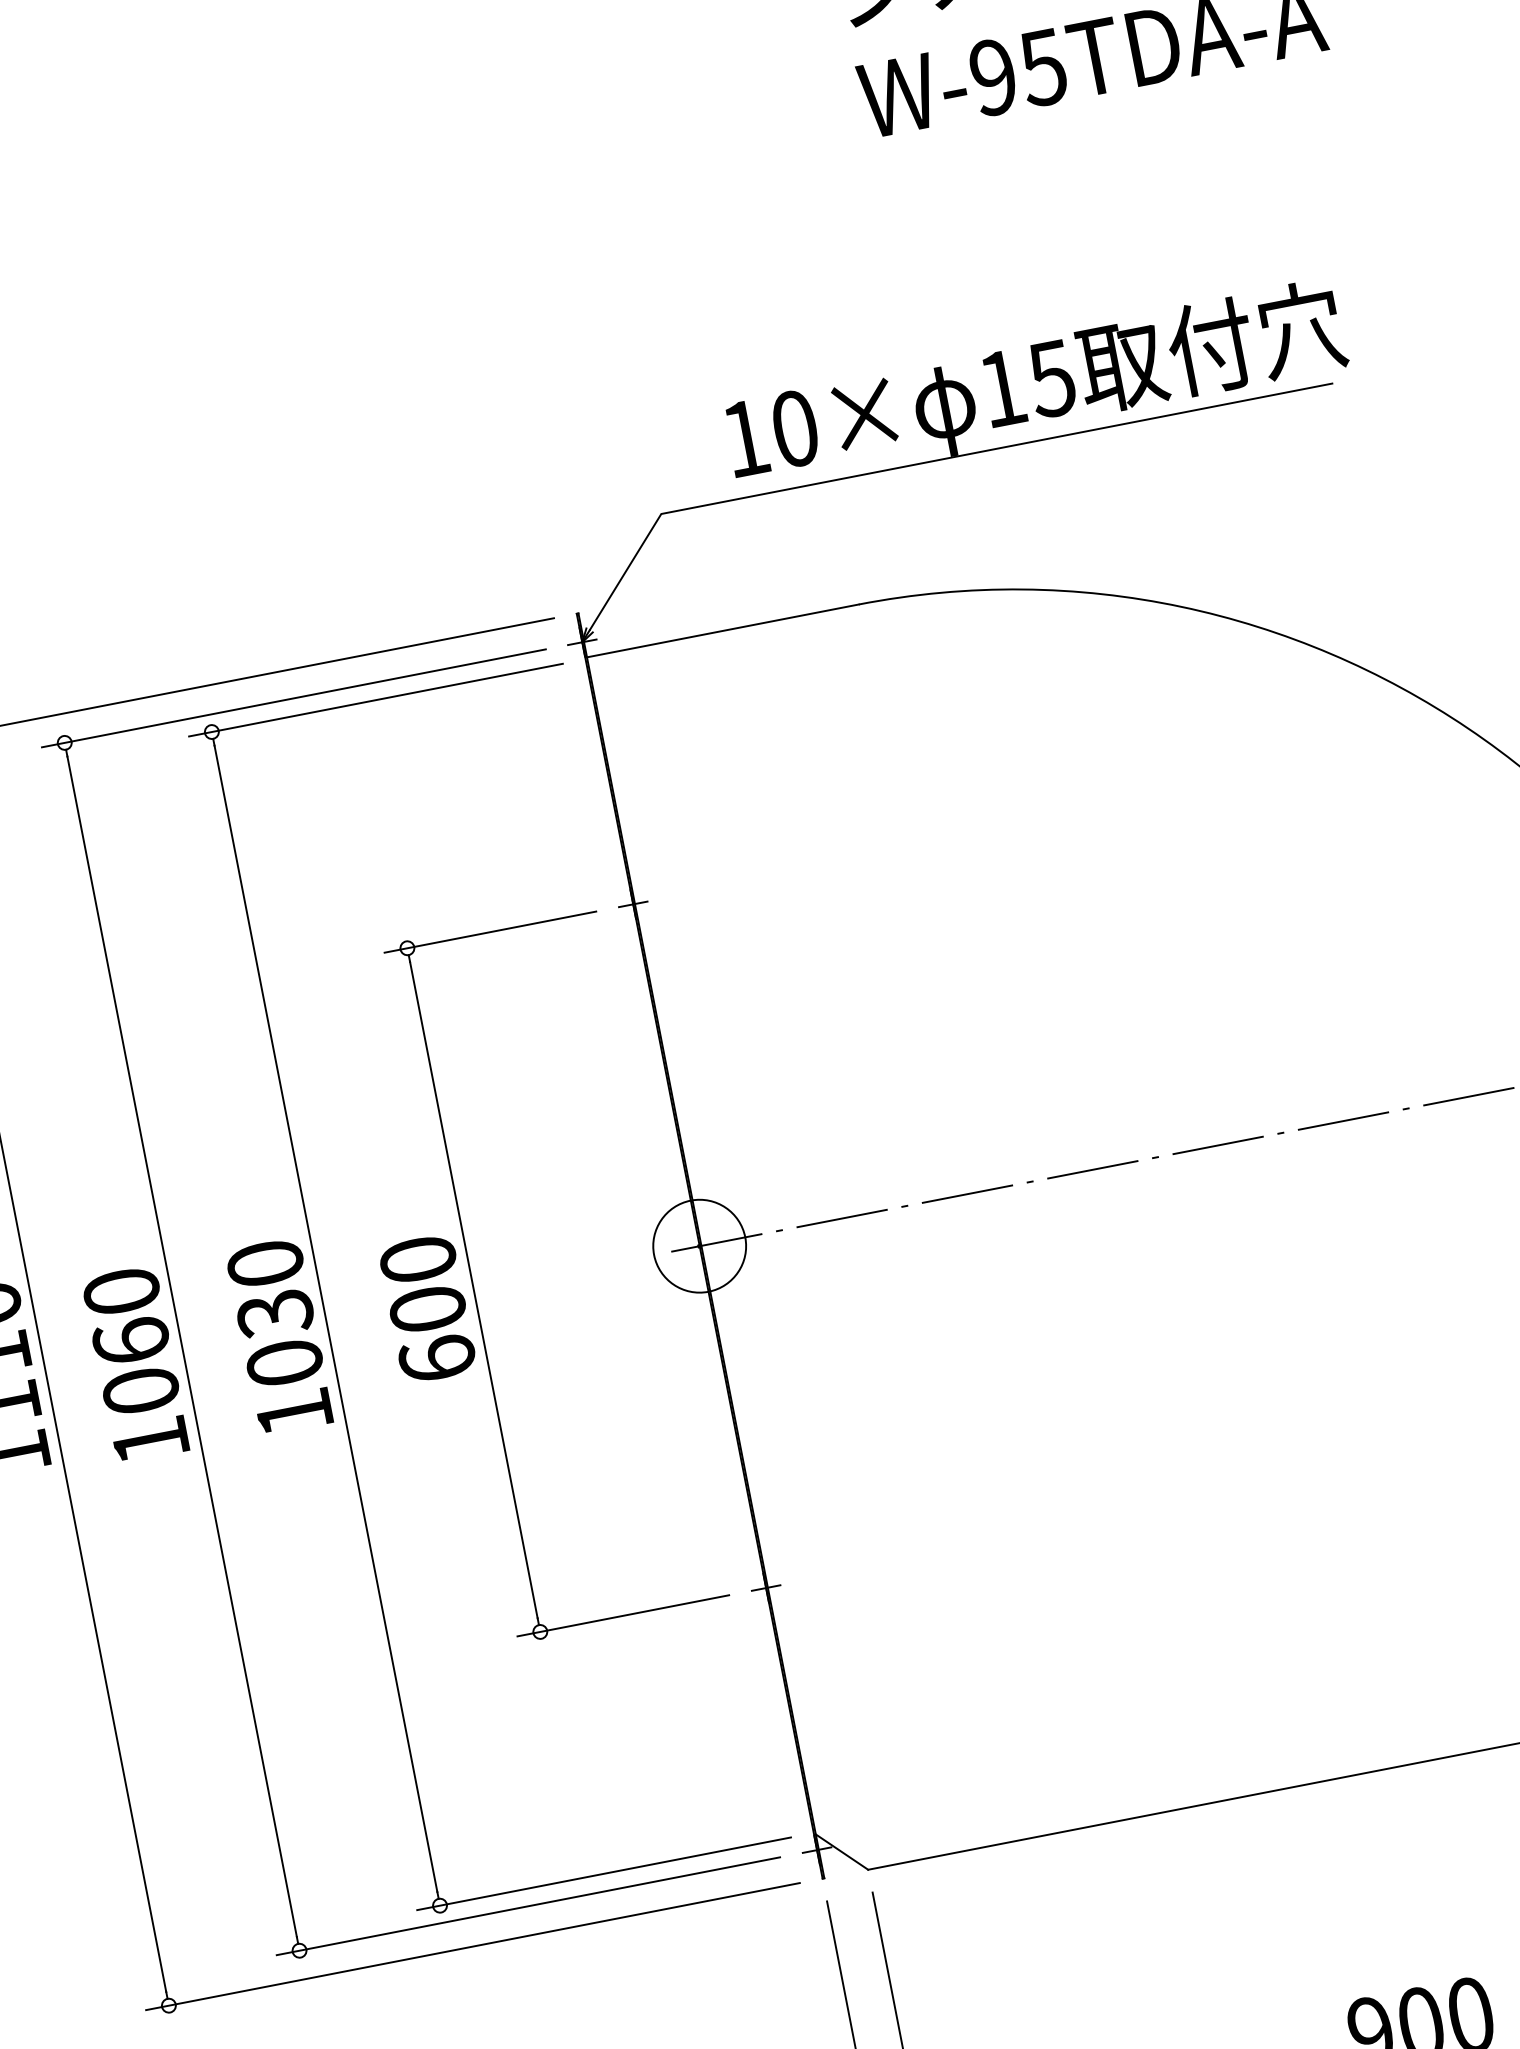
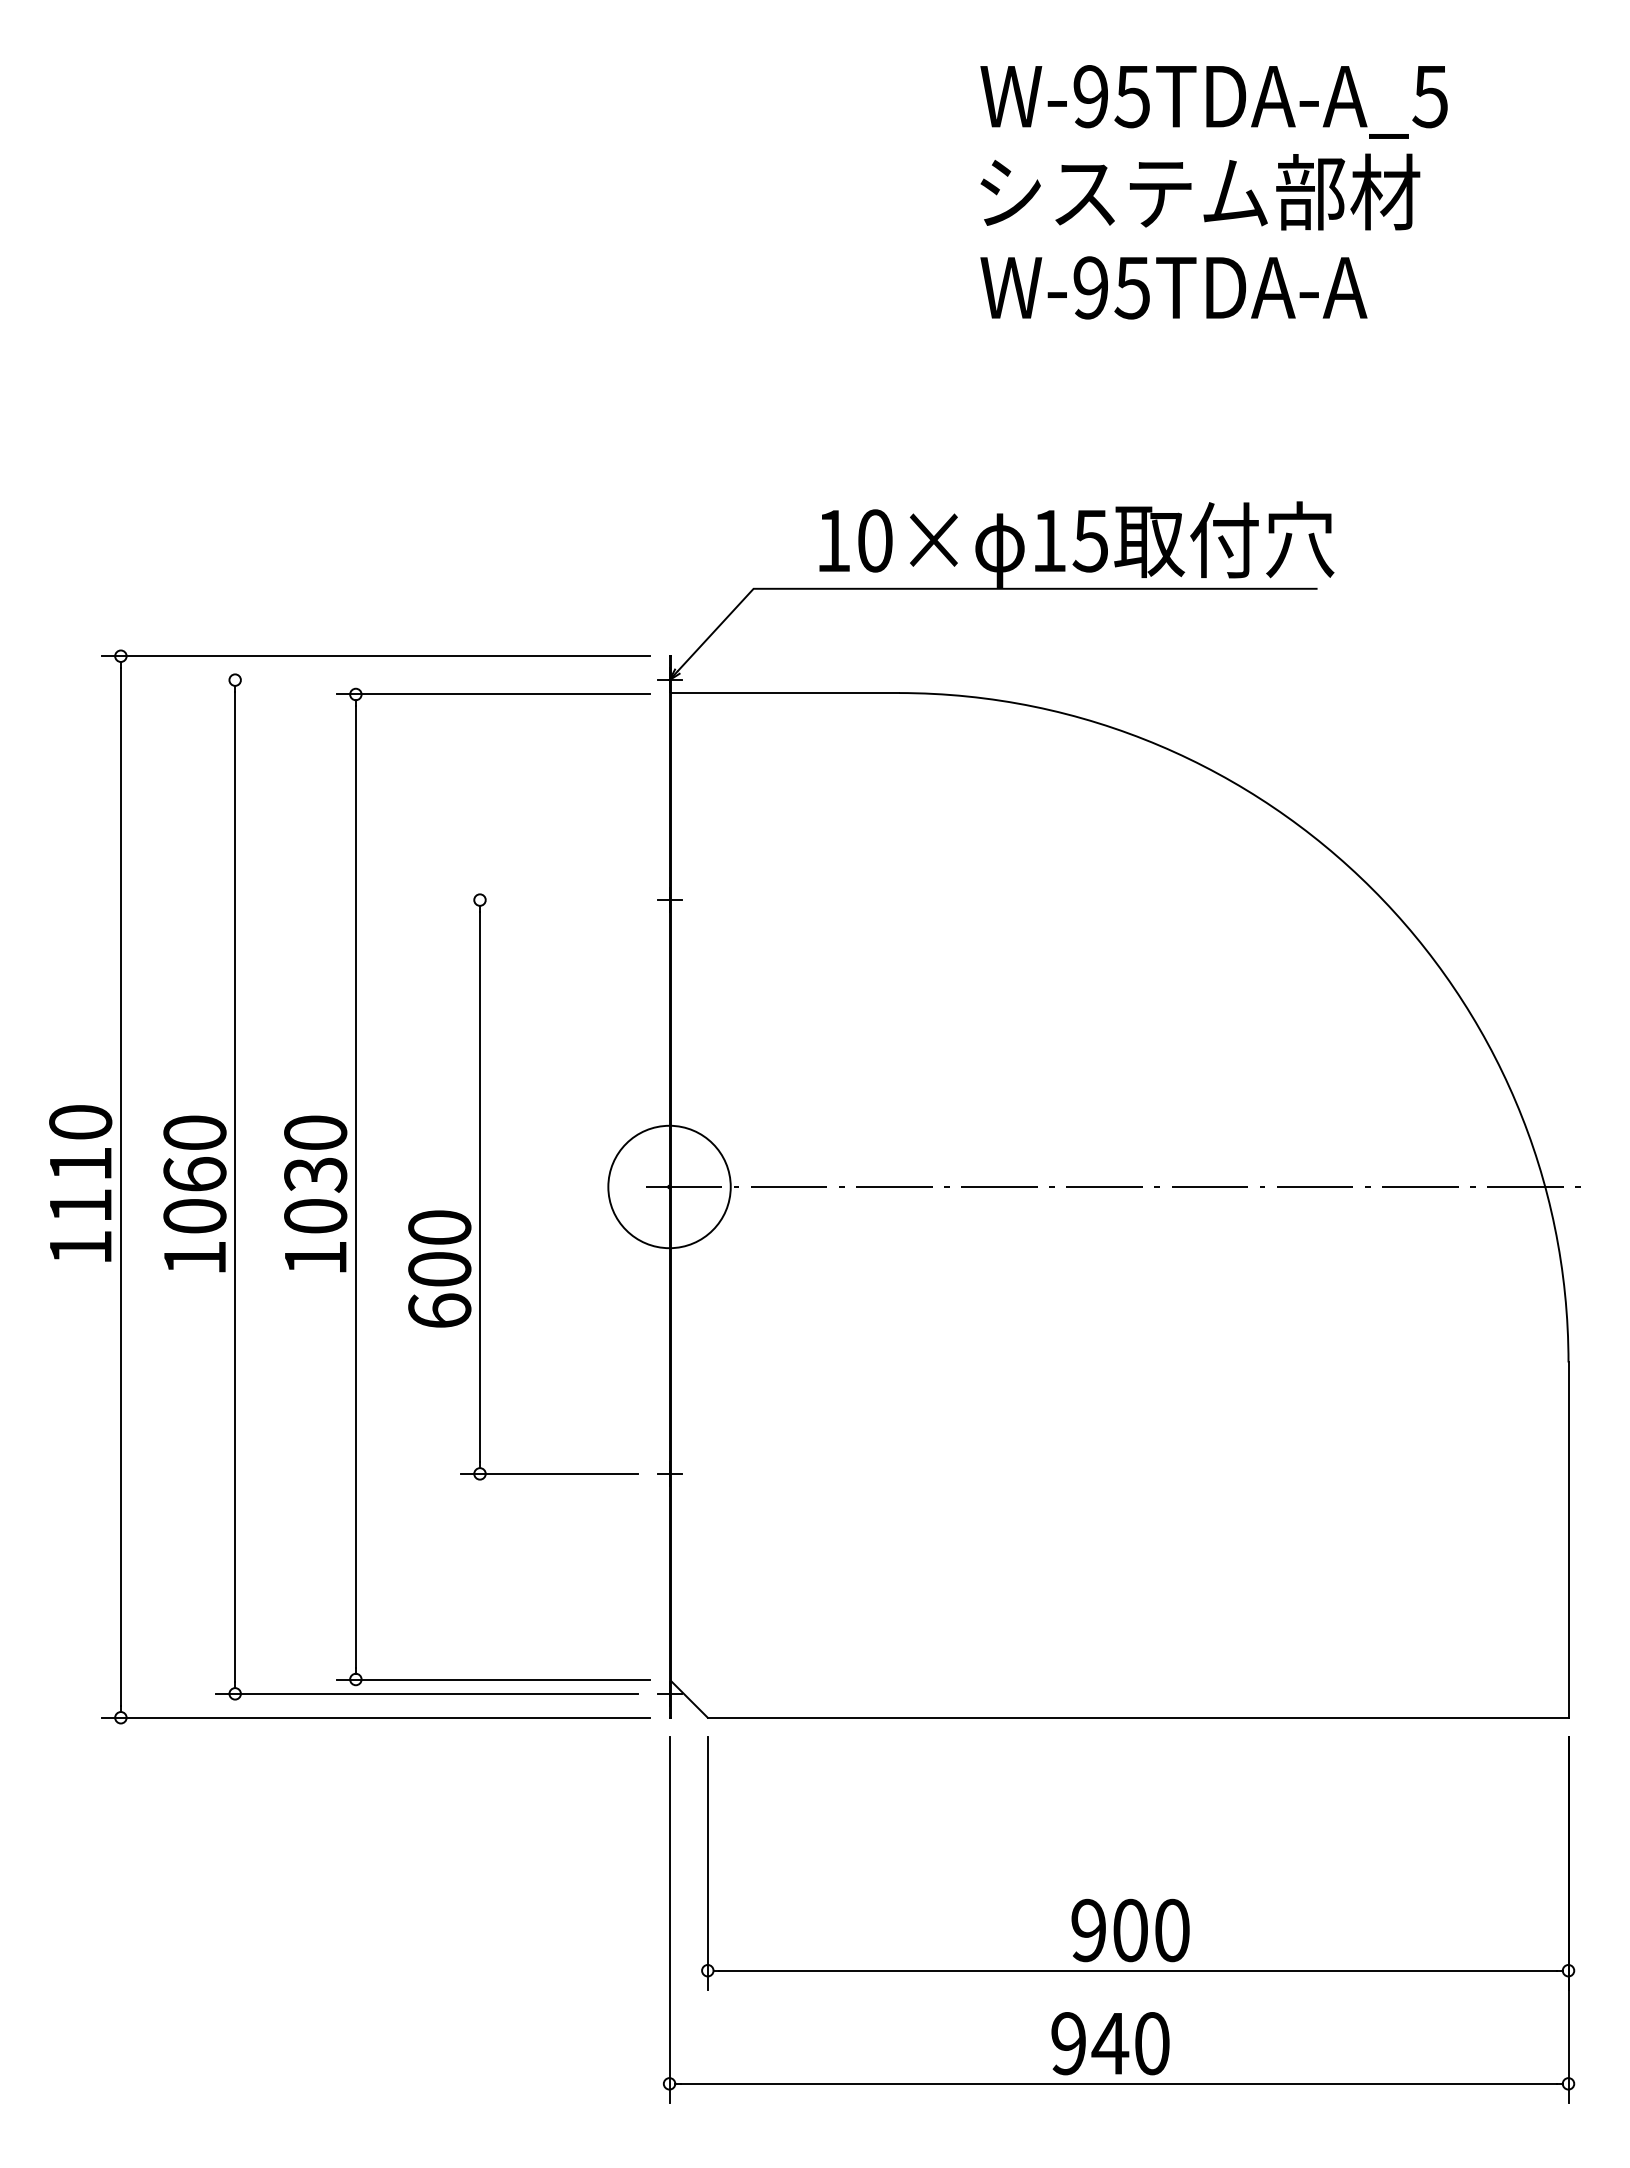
line: (293, 698) -> (427, 680), removed
line: (490, 932) -> (549, 900), removed
circle: (699, 1245) -> (669, 1186), size x1.6
text: (427, 1308) -> (439, 1268), moved

